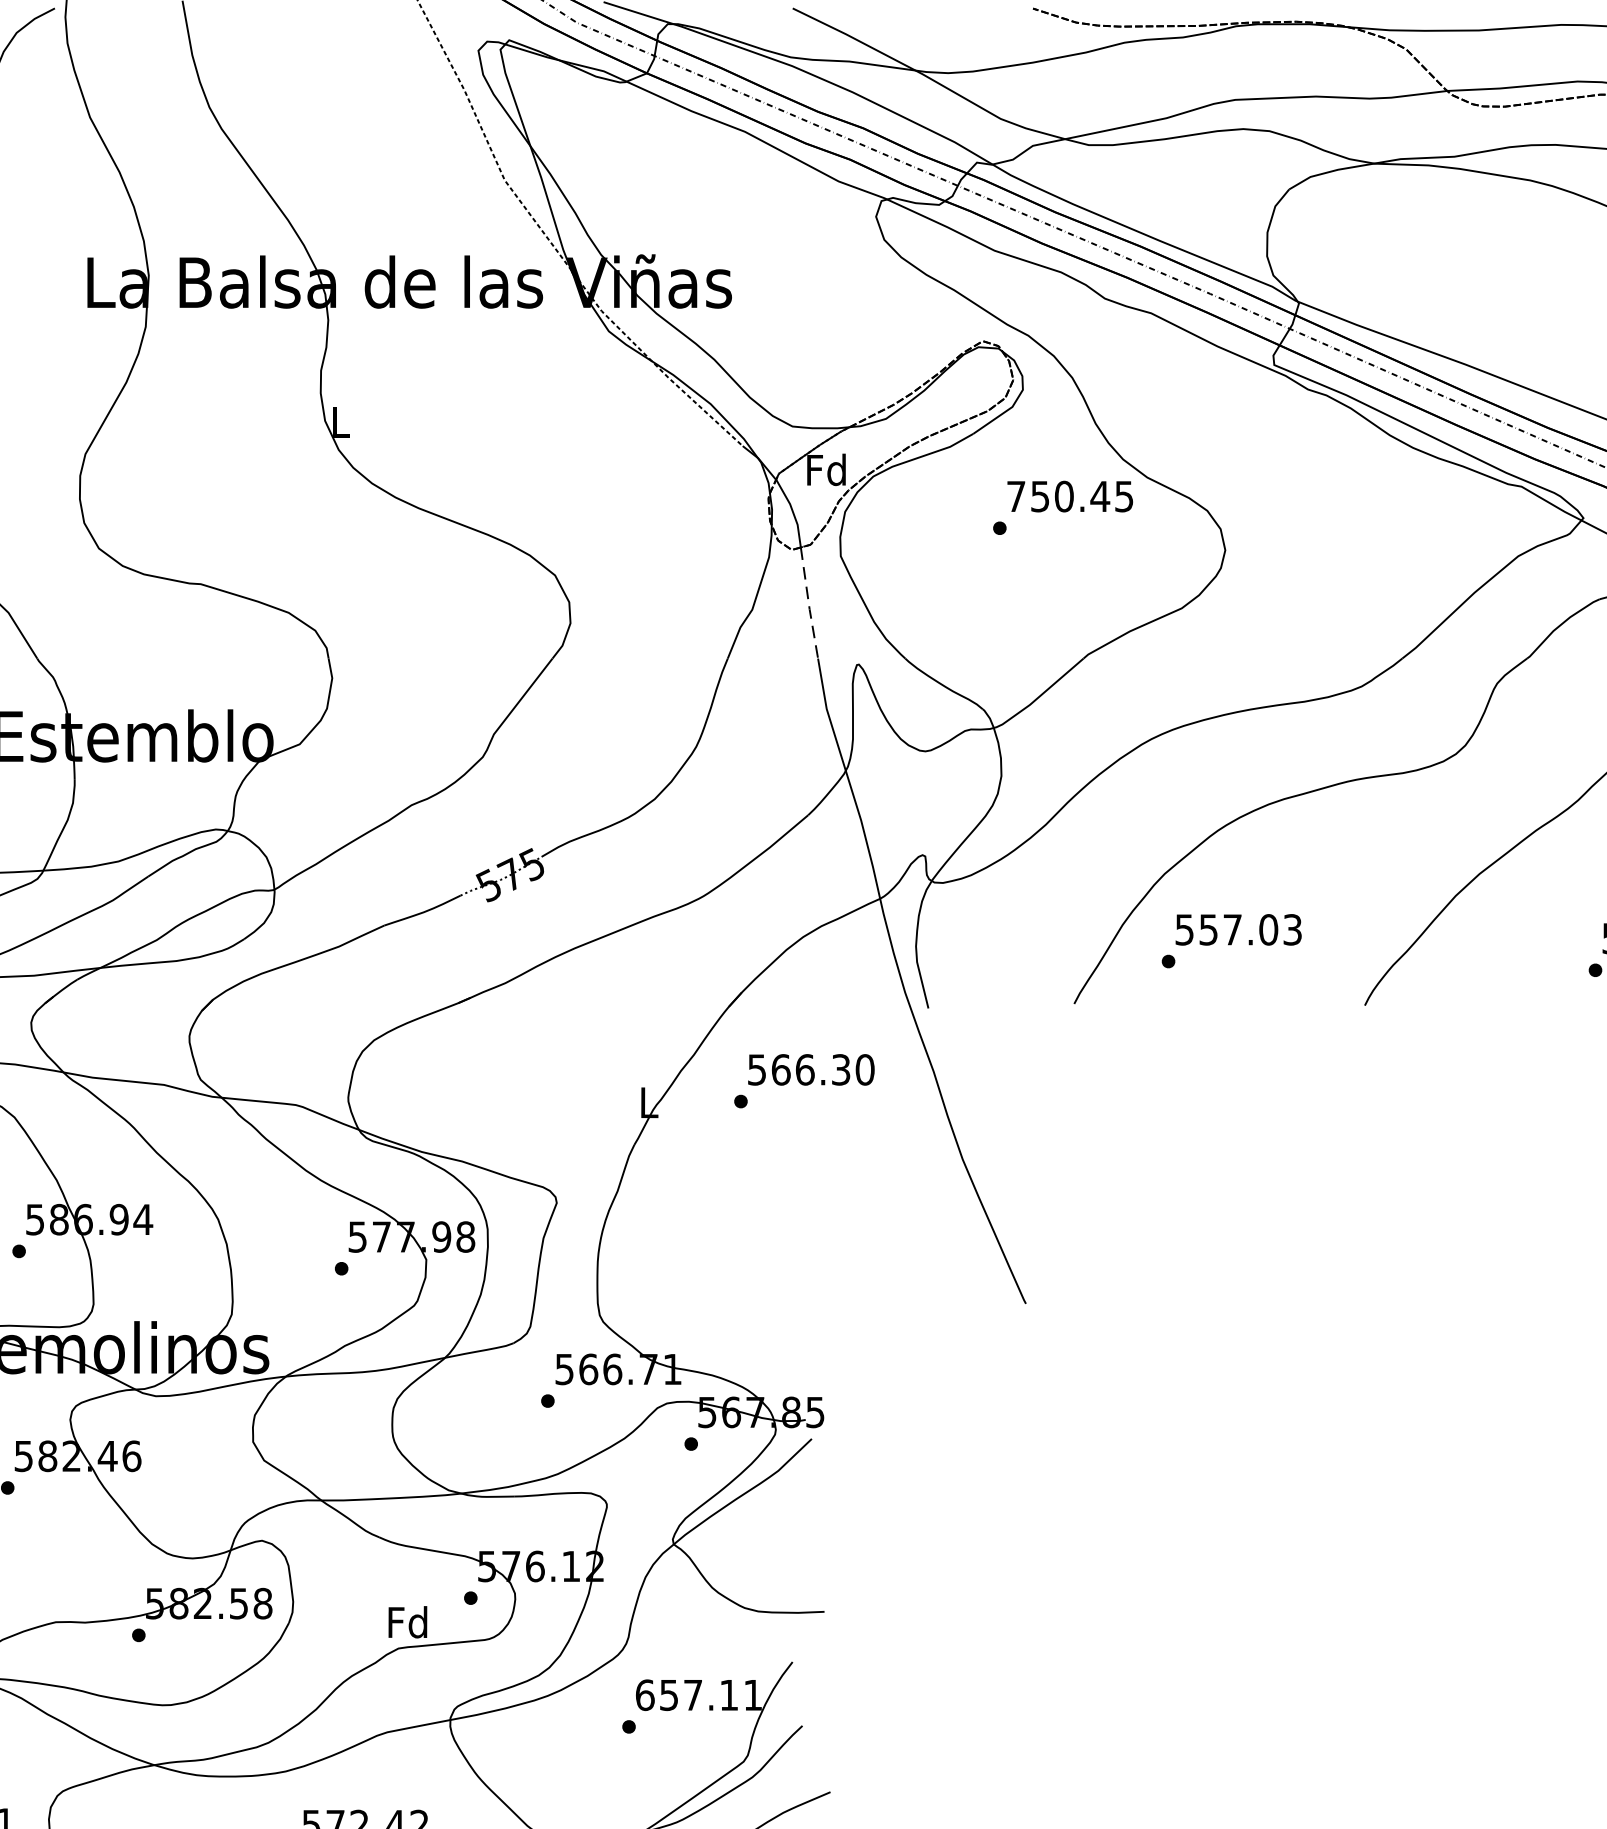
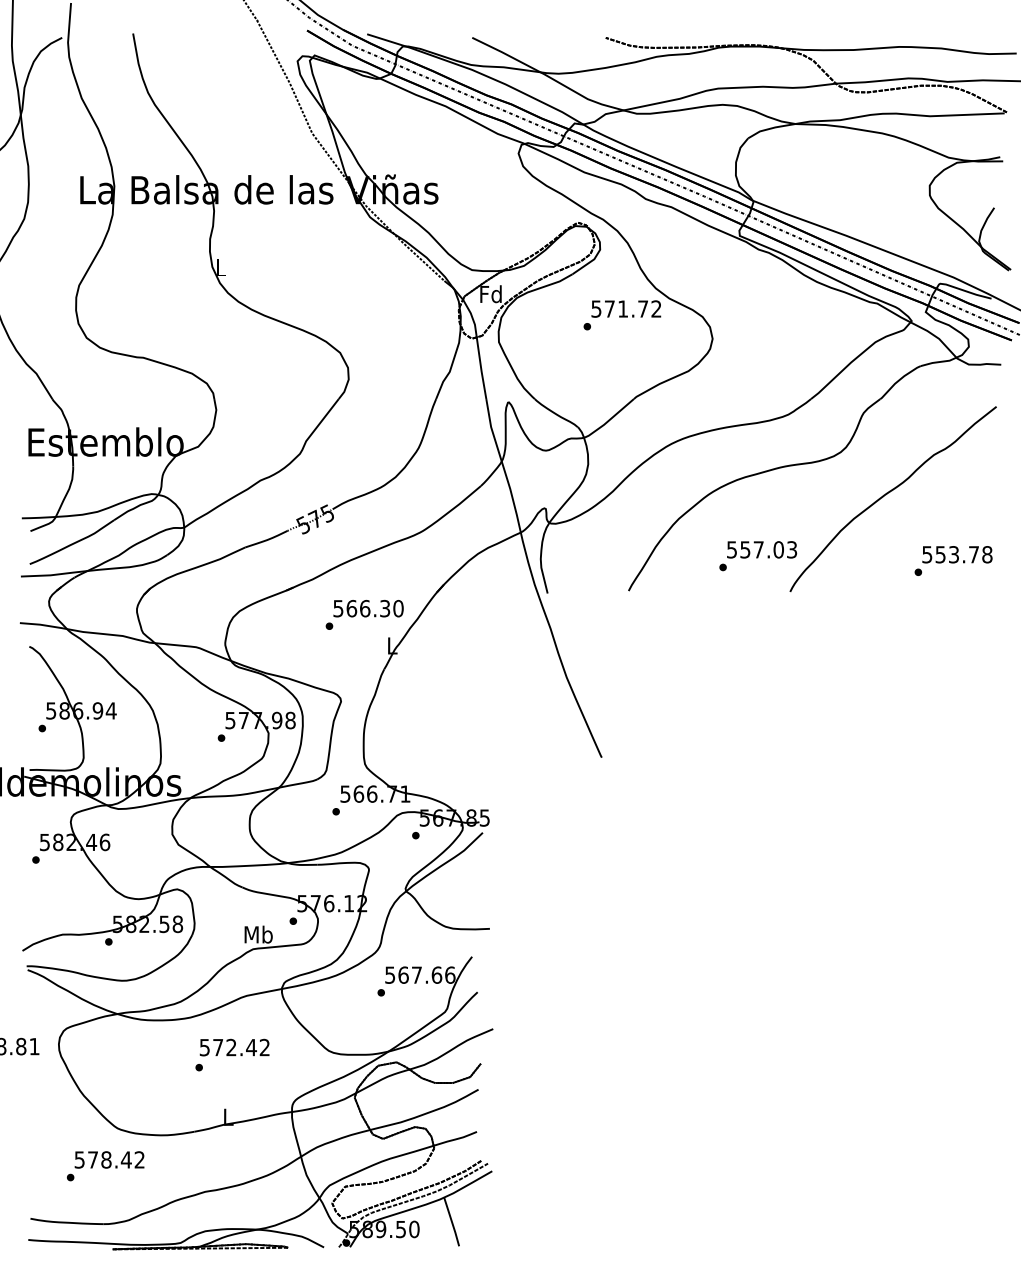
text: (1070, 495) -> (626, 308), 750.45 -> 571.72
line: (809, 603) -> (481, 368), dashed -> solid
text: (1232, 941) -> (758, 556), moved
text: (803, 1080) -> (364, 614), moved
text: (408, 1621) -> (258, 934), Fd -> Mb
text: (699, 1693) -> (420, 974), 657.11 -> 567.66

